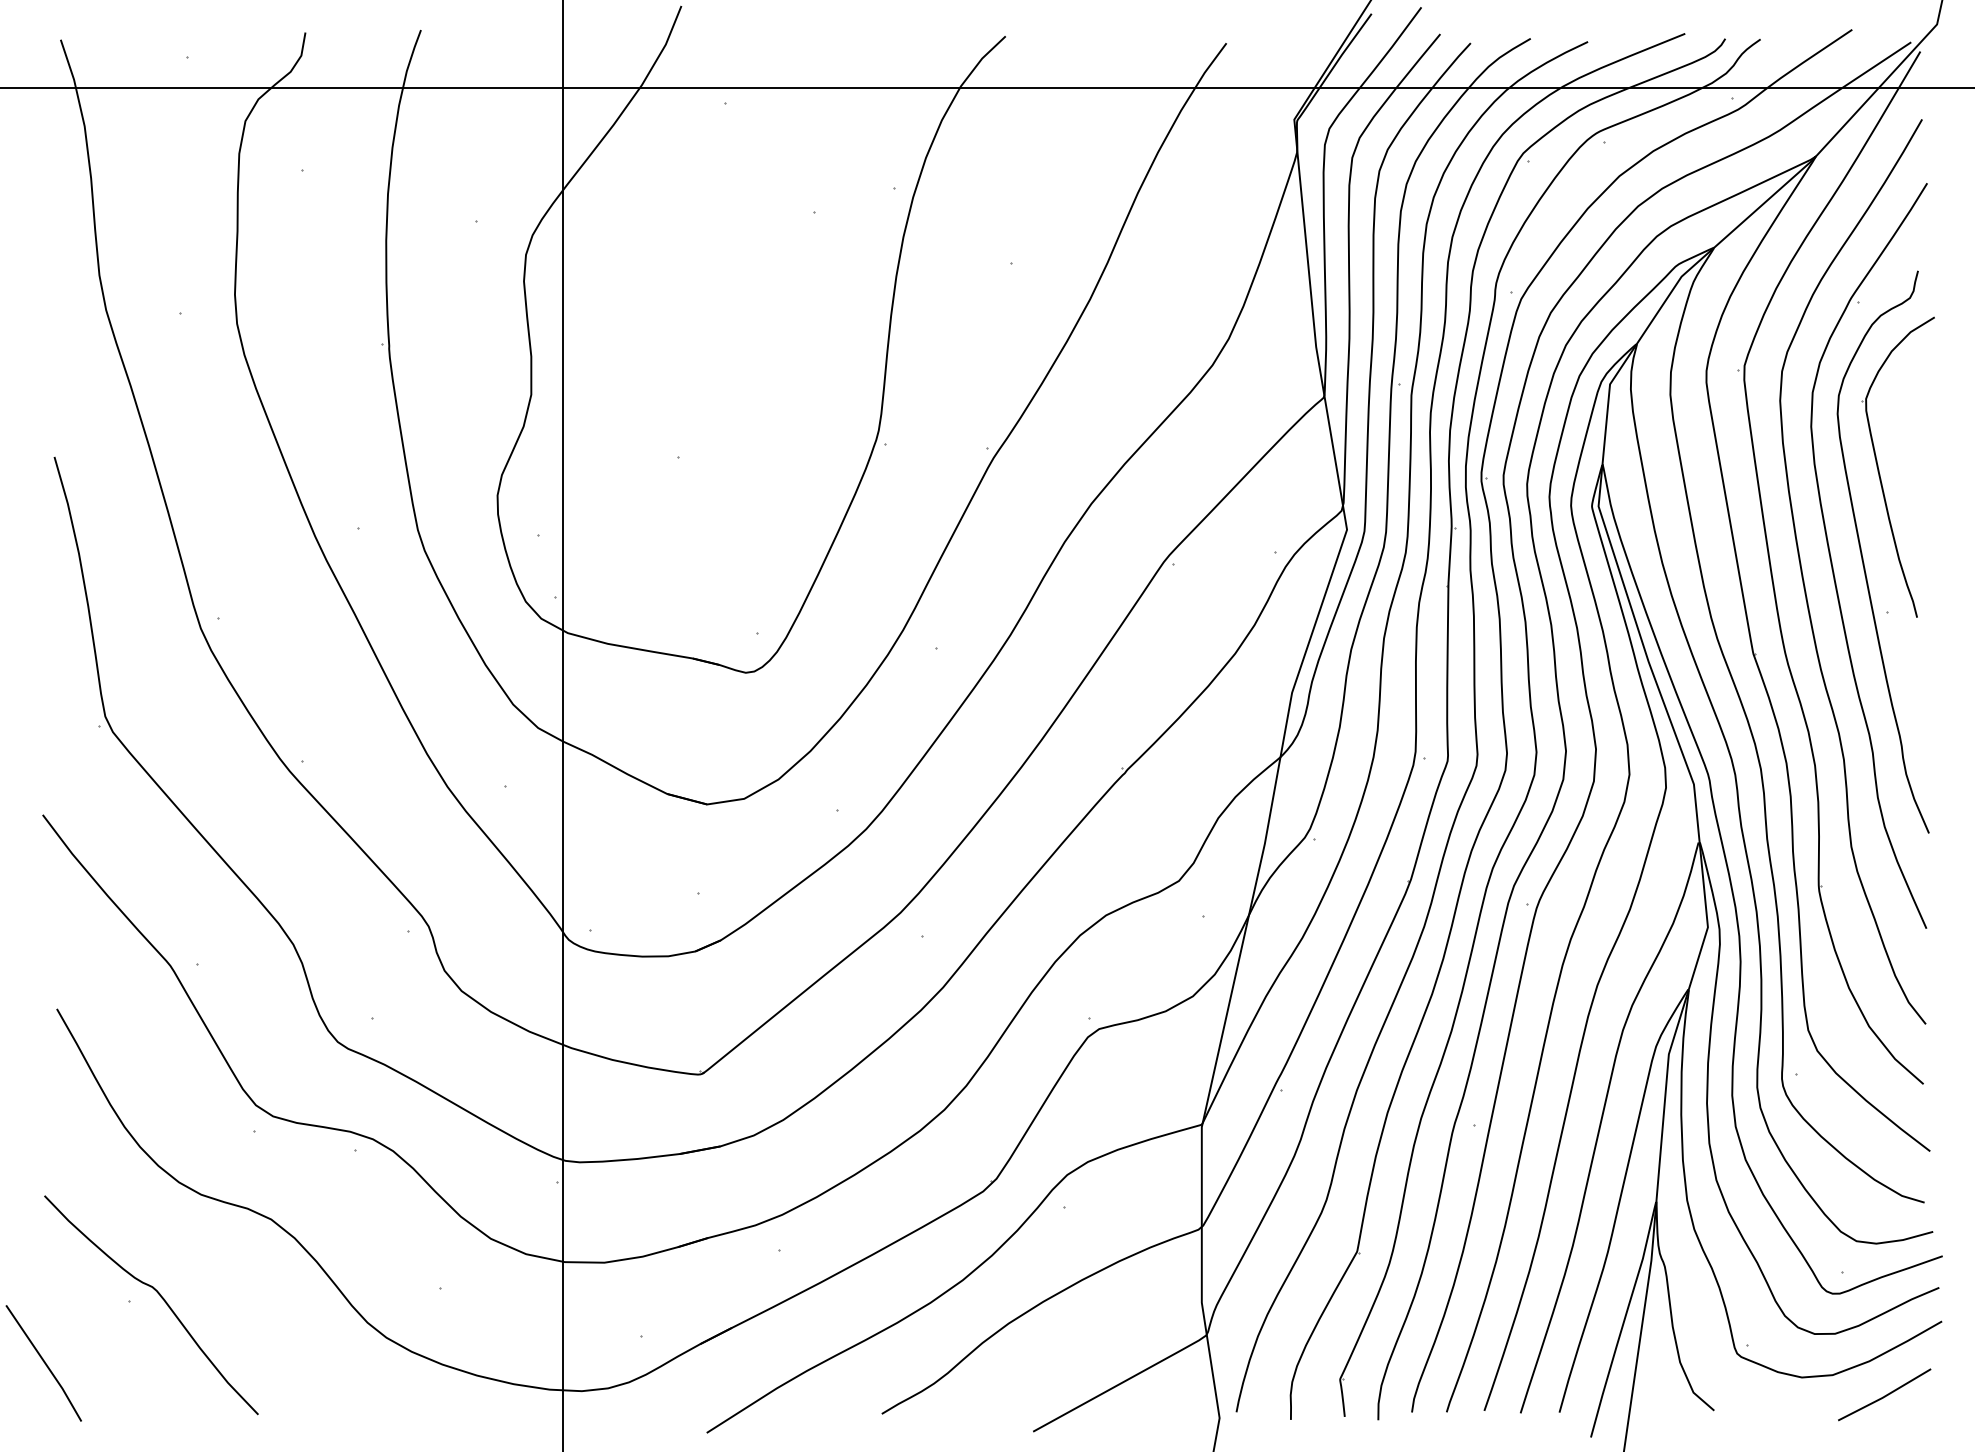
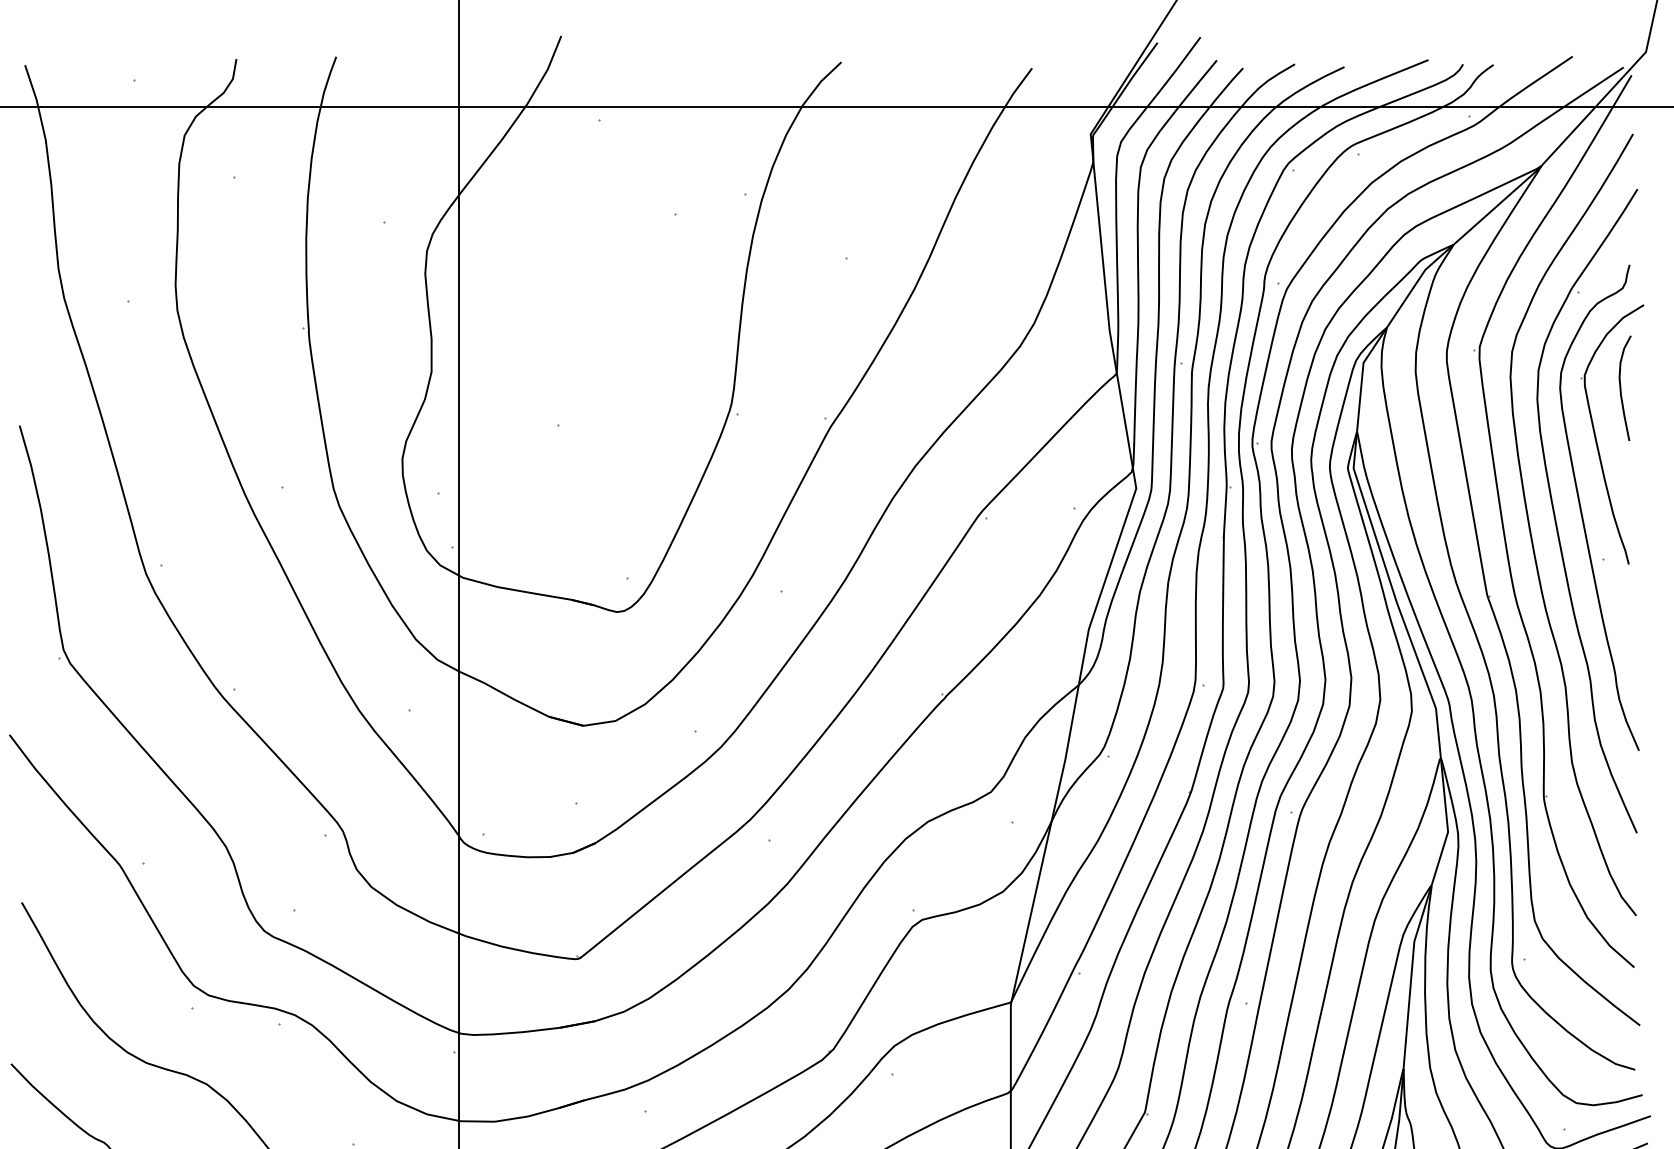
curve: (1908, 413) -> (1621, 388), added

